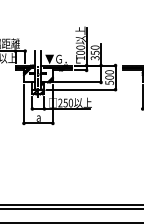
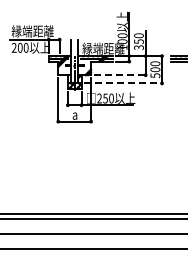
text: (63, 58) -> (103, 48), ▼Ｇ．Ｌ -> 縁端距離
line: (77, 82) -> (119, 75), solid -> dashed
line: (81, 89) -> (123, 83), solid -> dashed

